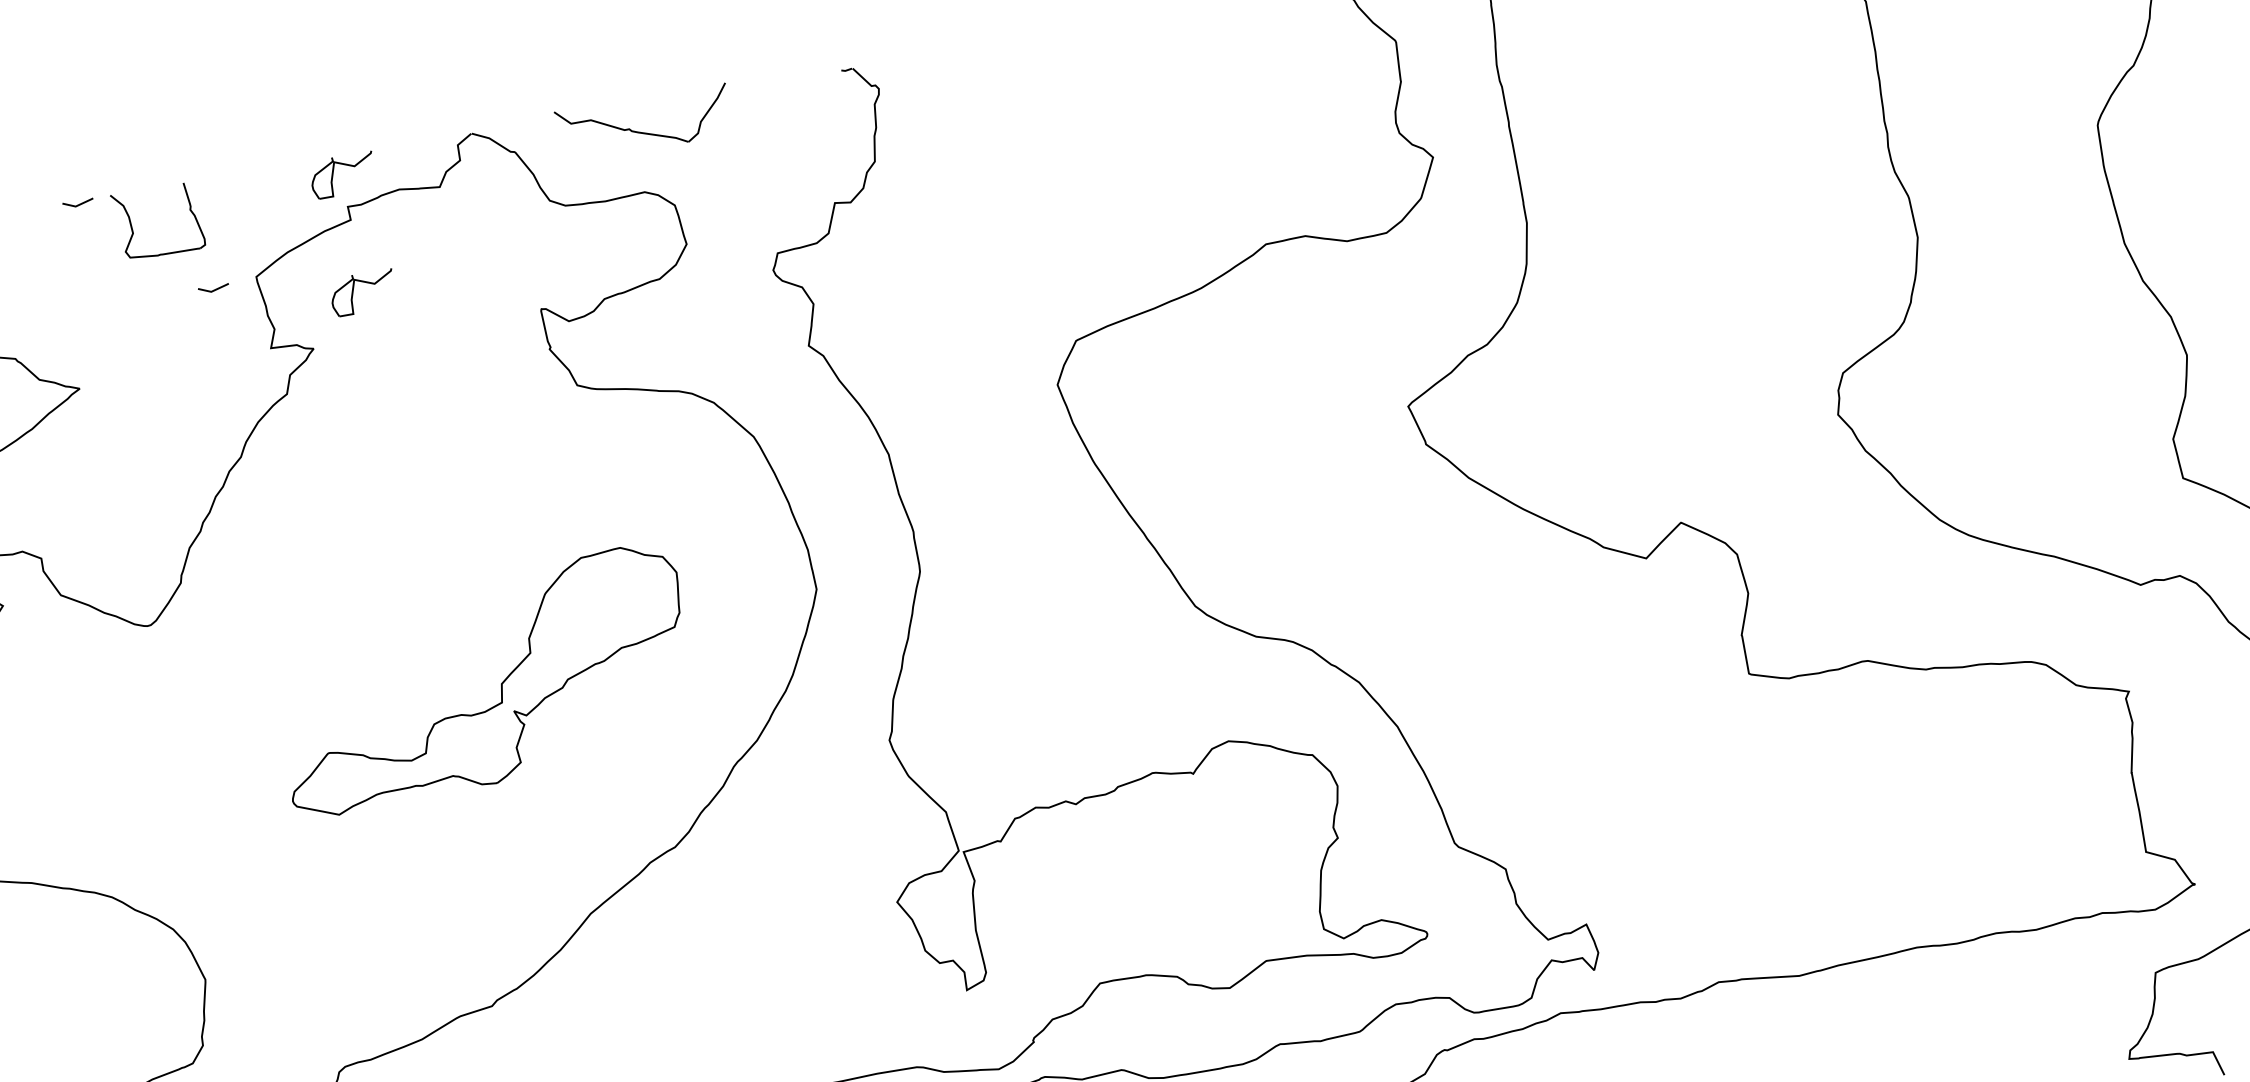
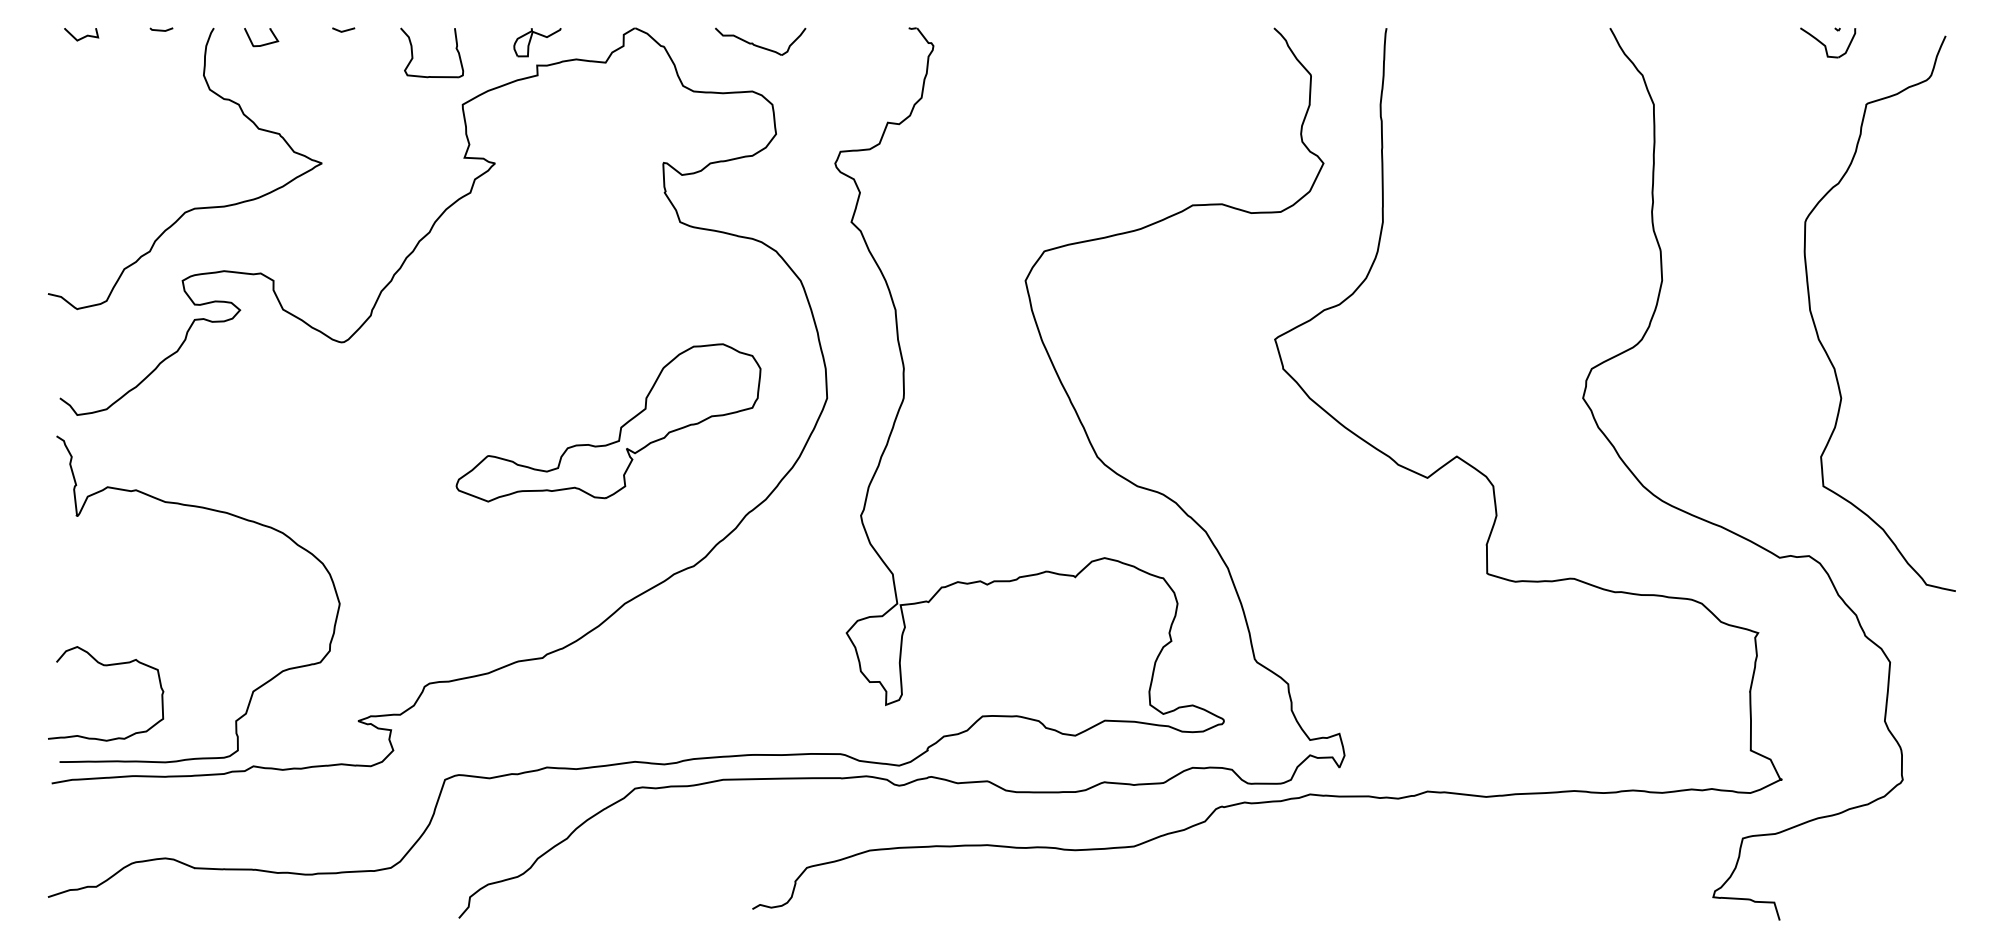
part: (644, 122) -> (760, 41), size x0.71
part: (133, 228) -> (413, 54), moved
line: (213, 289) -> (430, 108), removed
part: (354, 291) -> (531, 127), removed
part: (500, 682) -> (620, 426), moved

